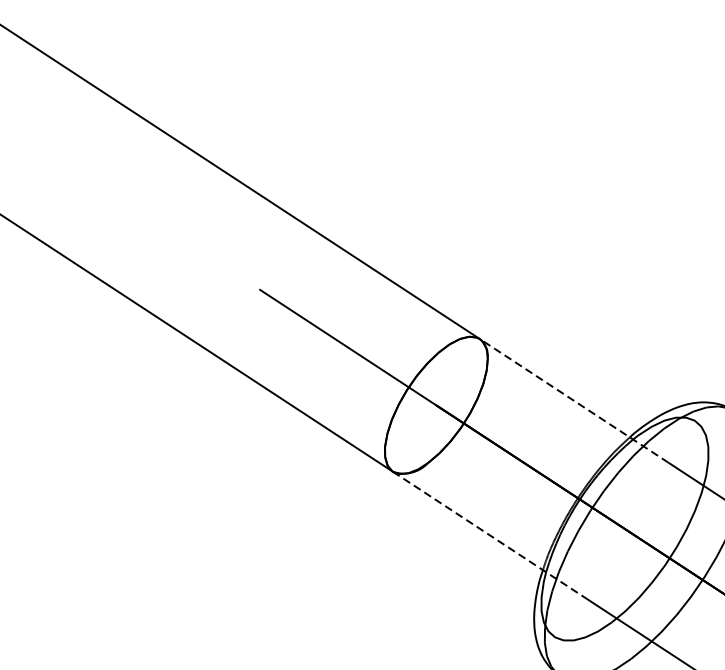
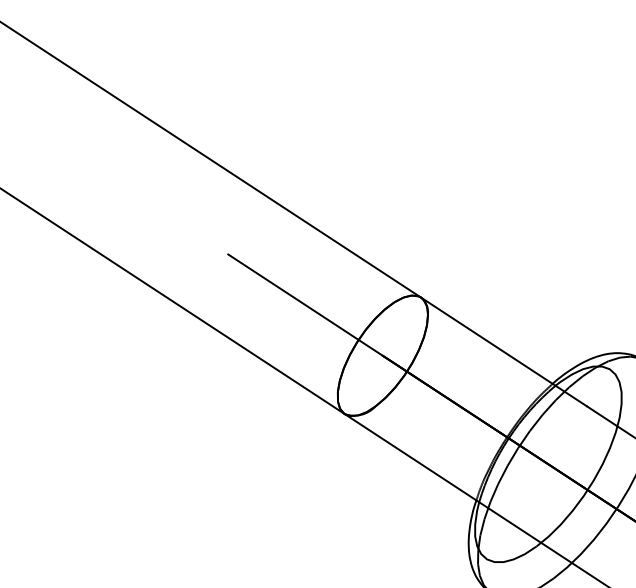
line: (573, 400) -> (503, 351), dashed -> solid
line: (487, 533) -> (427, 468), dashed -> solid

